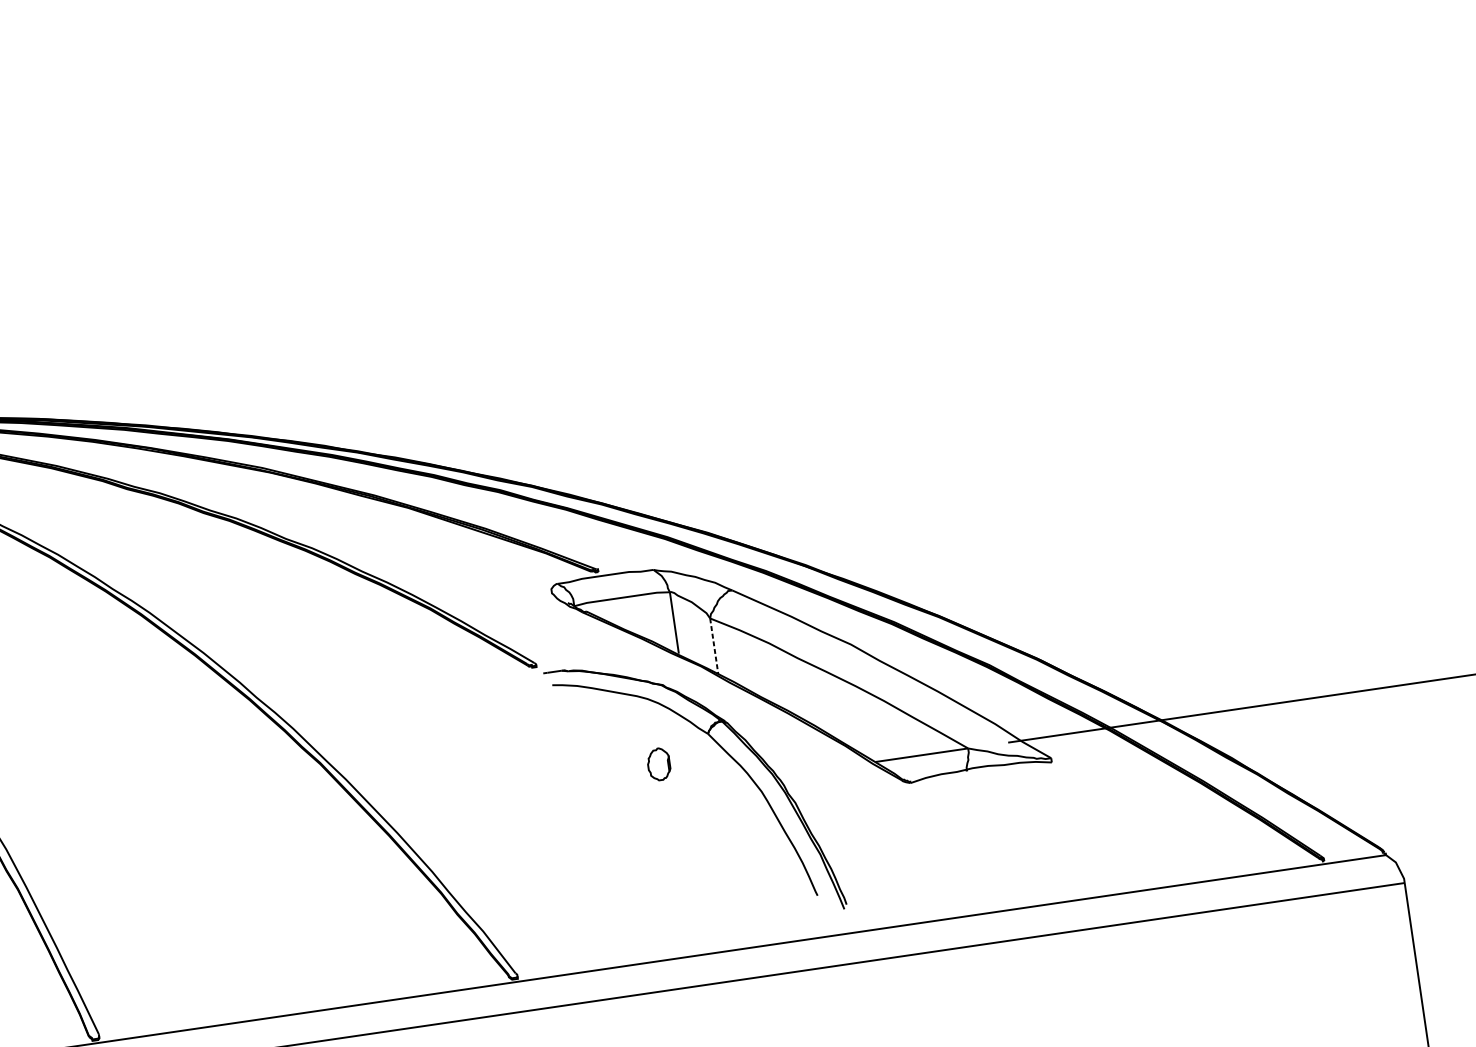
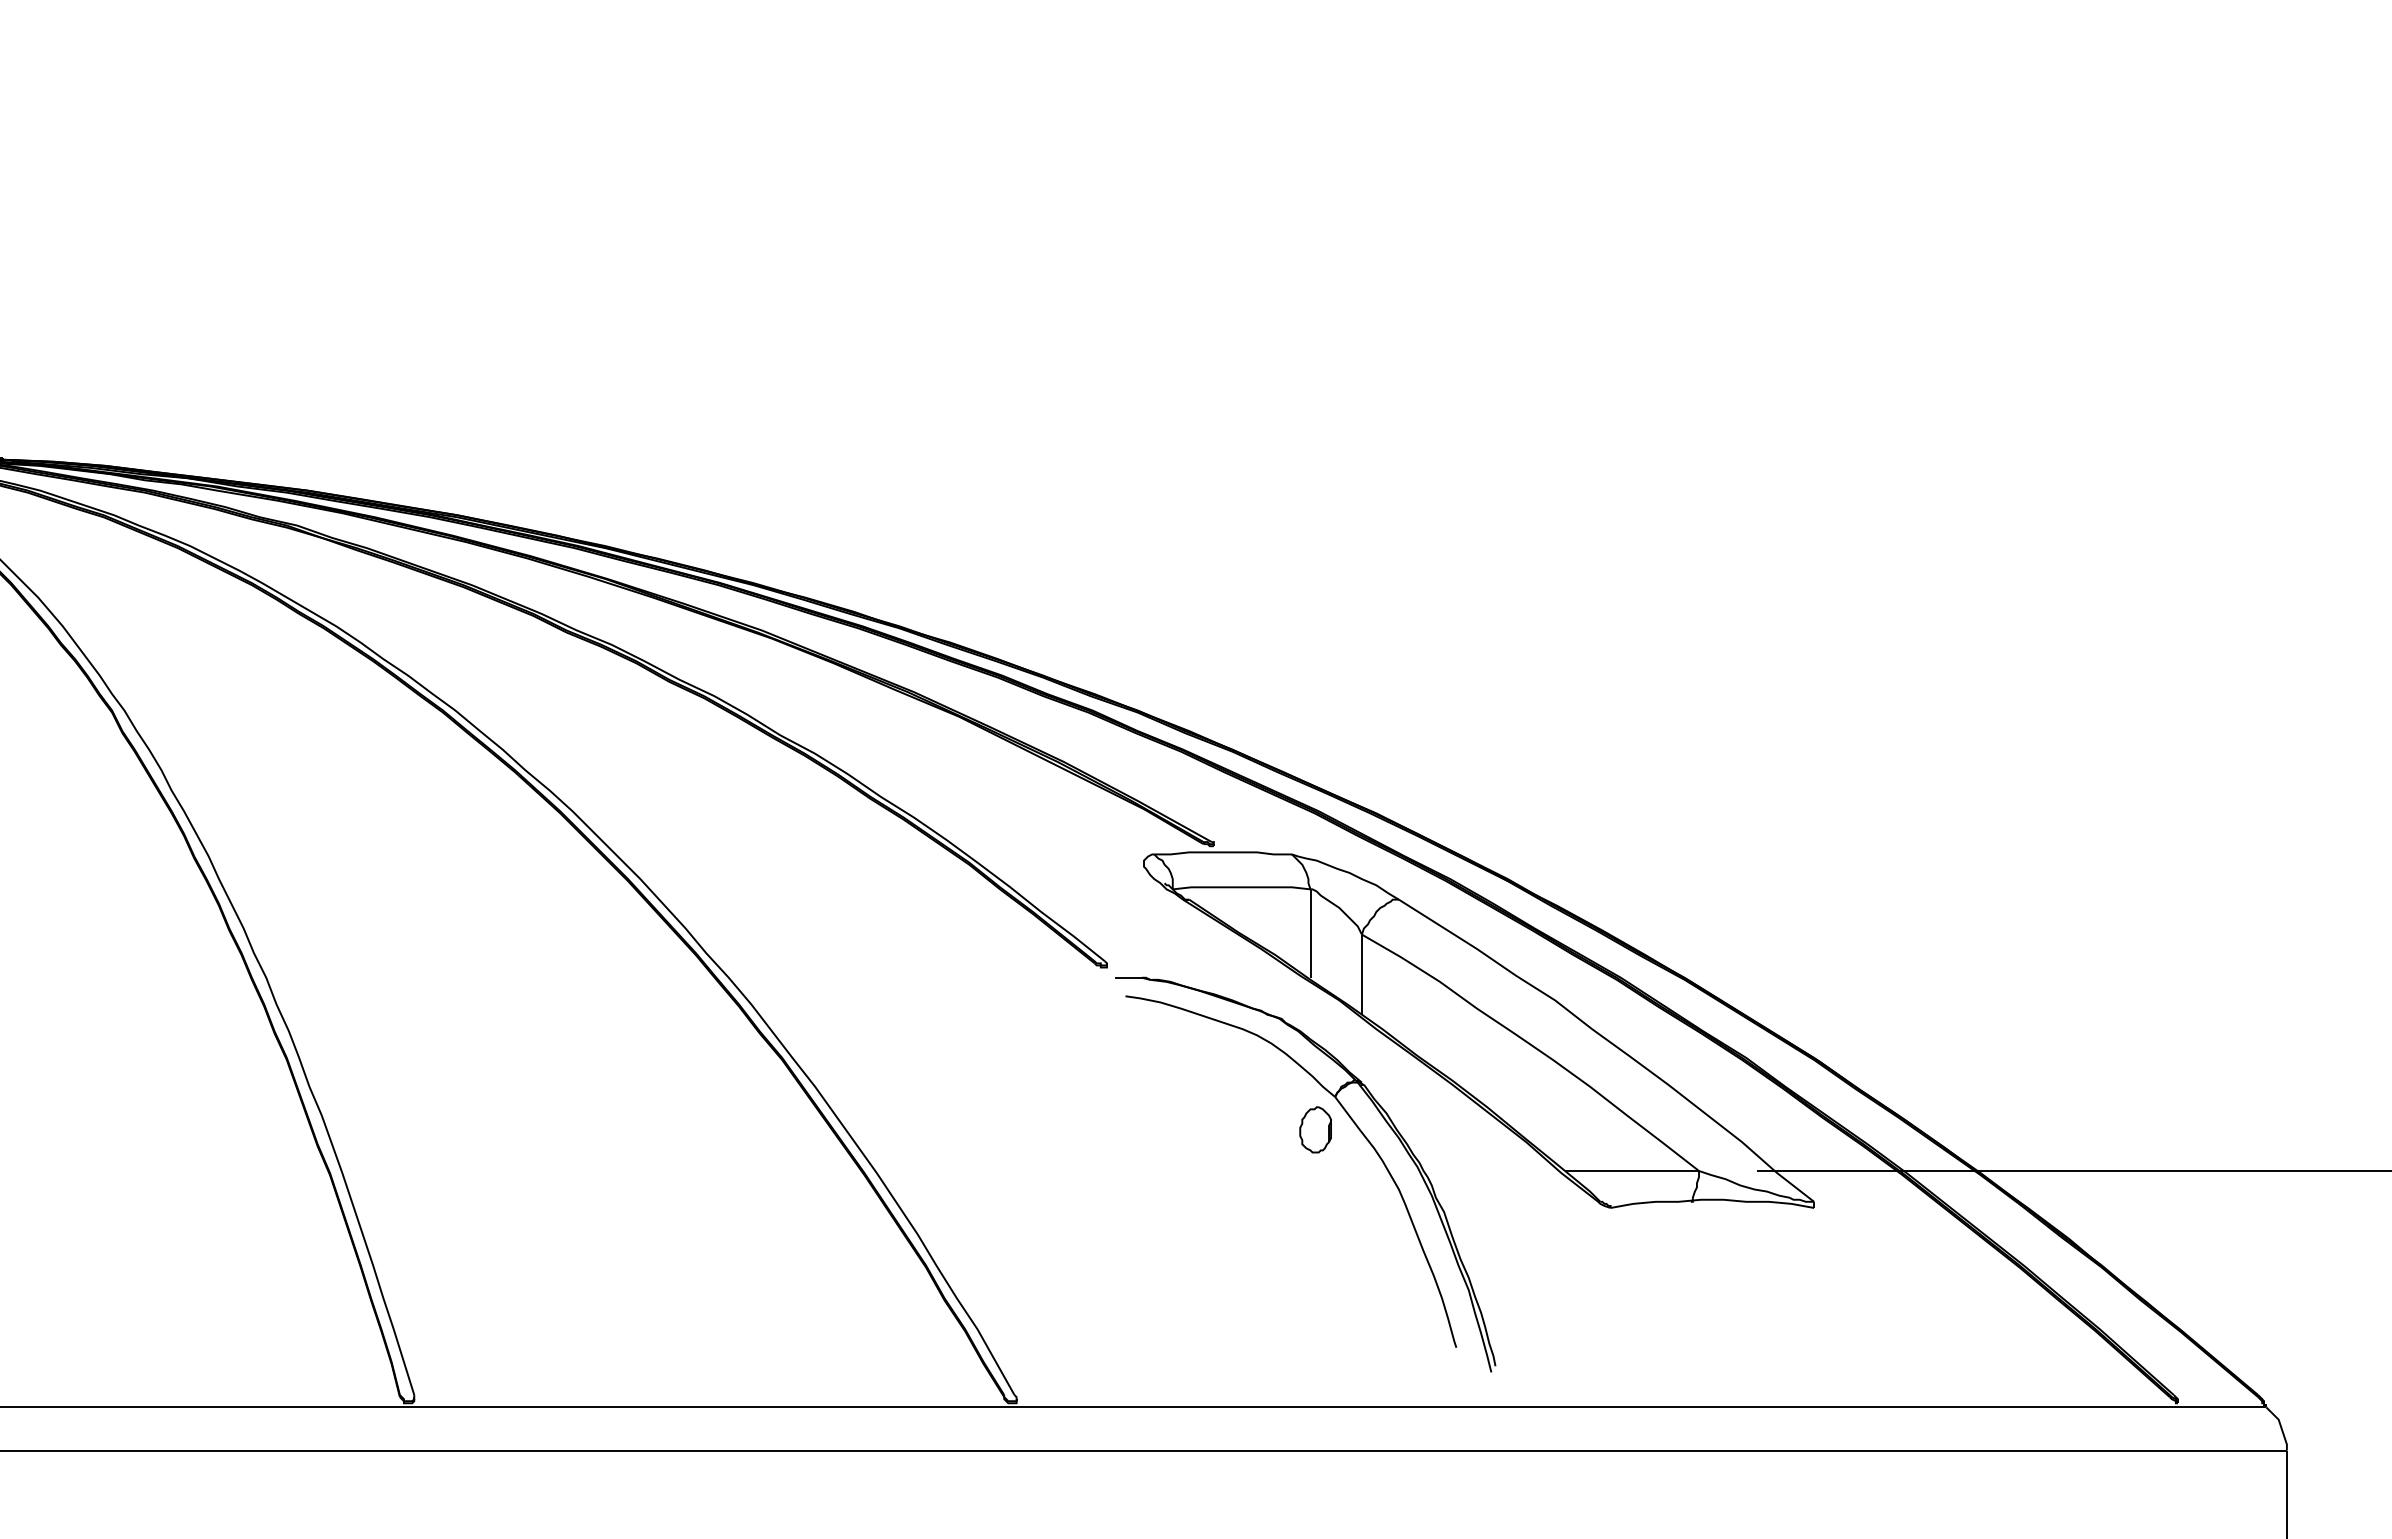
line: (714, 646) -> (1361, 975), dashed -> solid
part: (658, 764) -> (1315, 1129), moved

